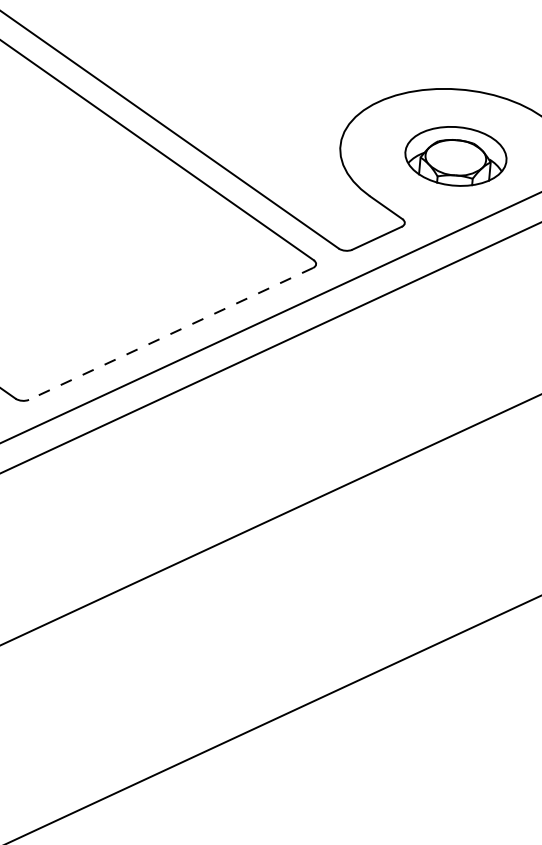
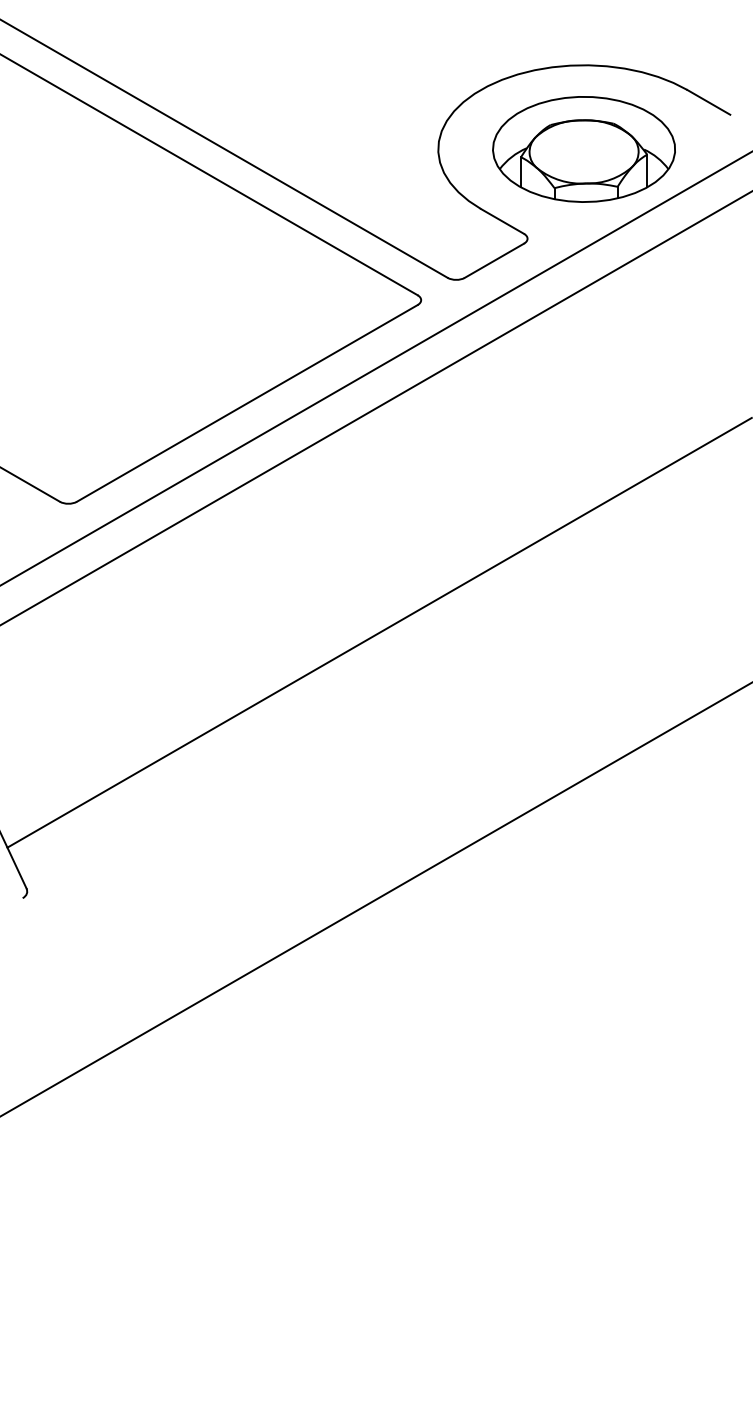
part: (455, 156) -> (583, 149), size x1.43
line: (171, 333) -> (247, 403), dashed -> solid

